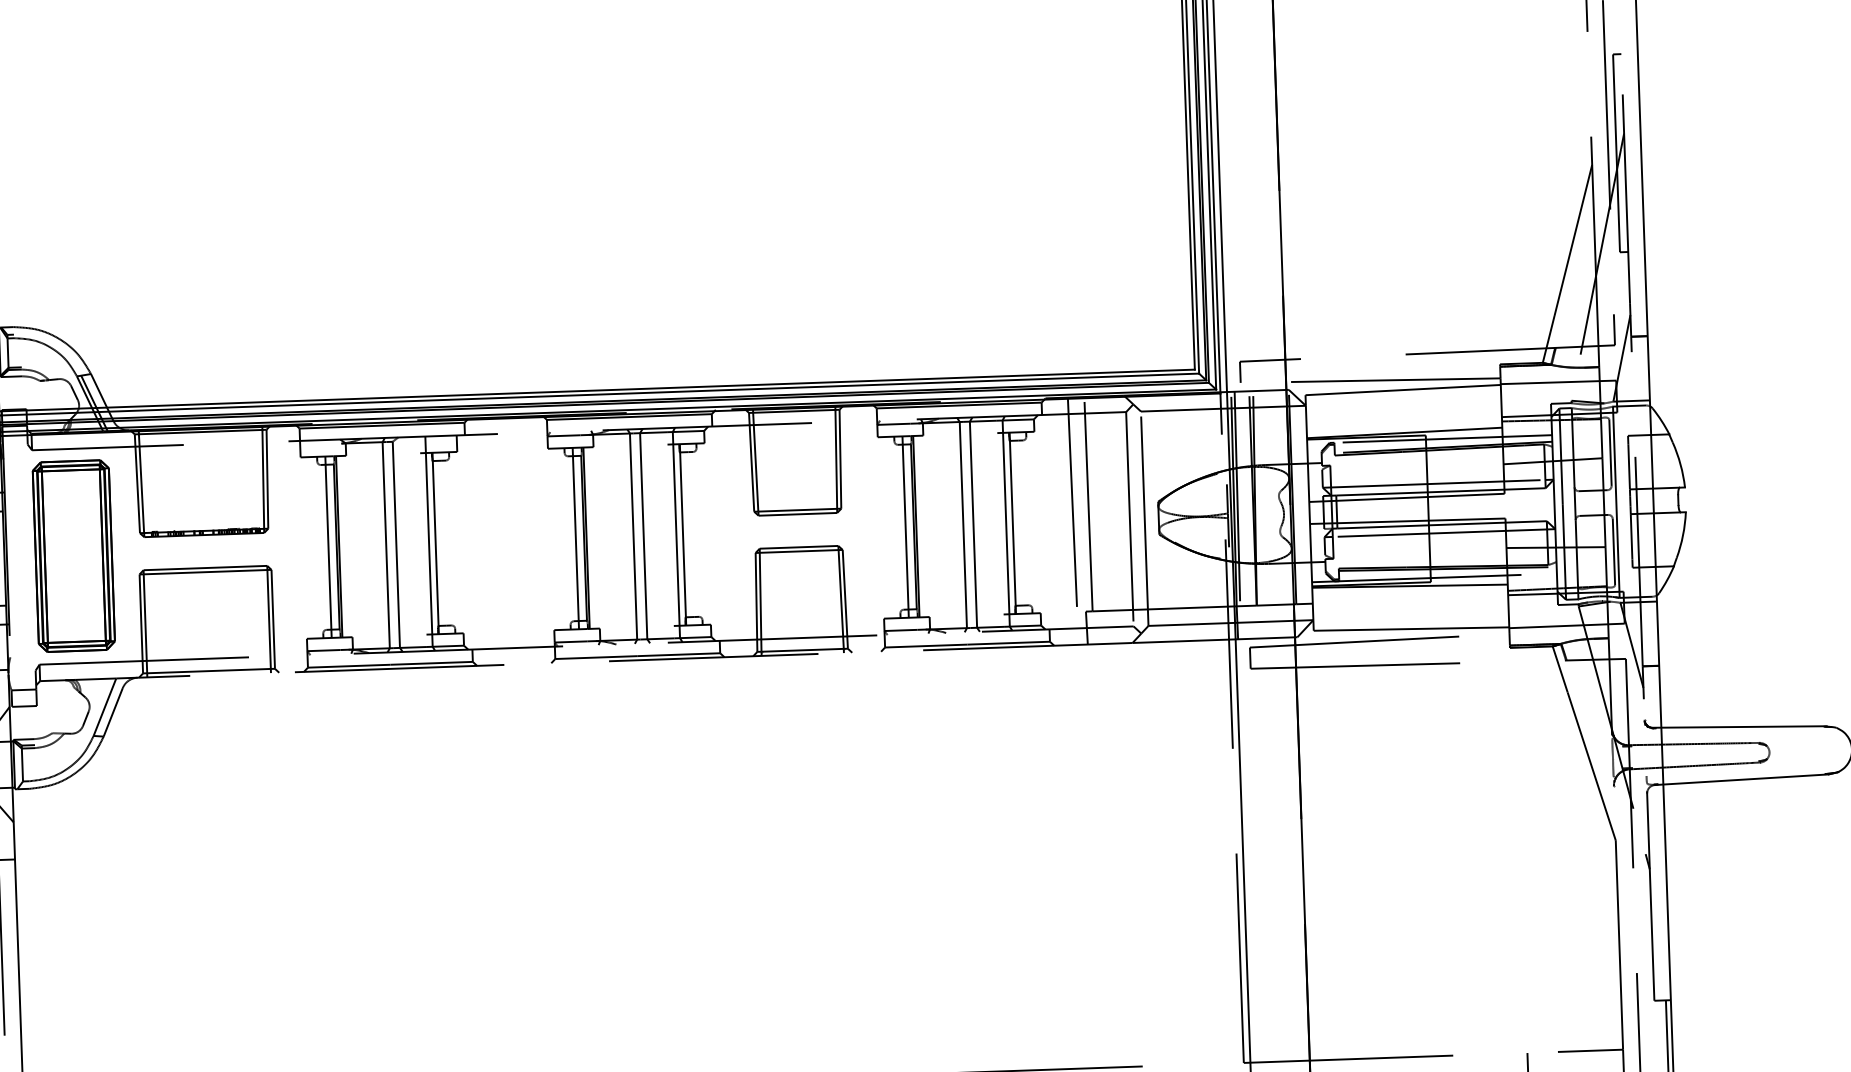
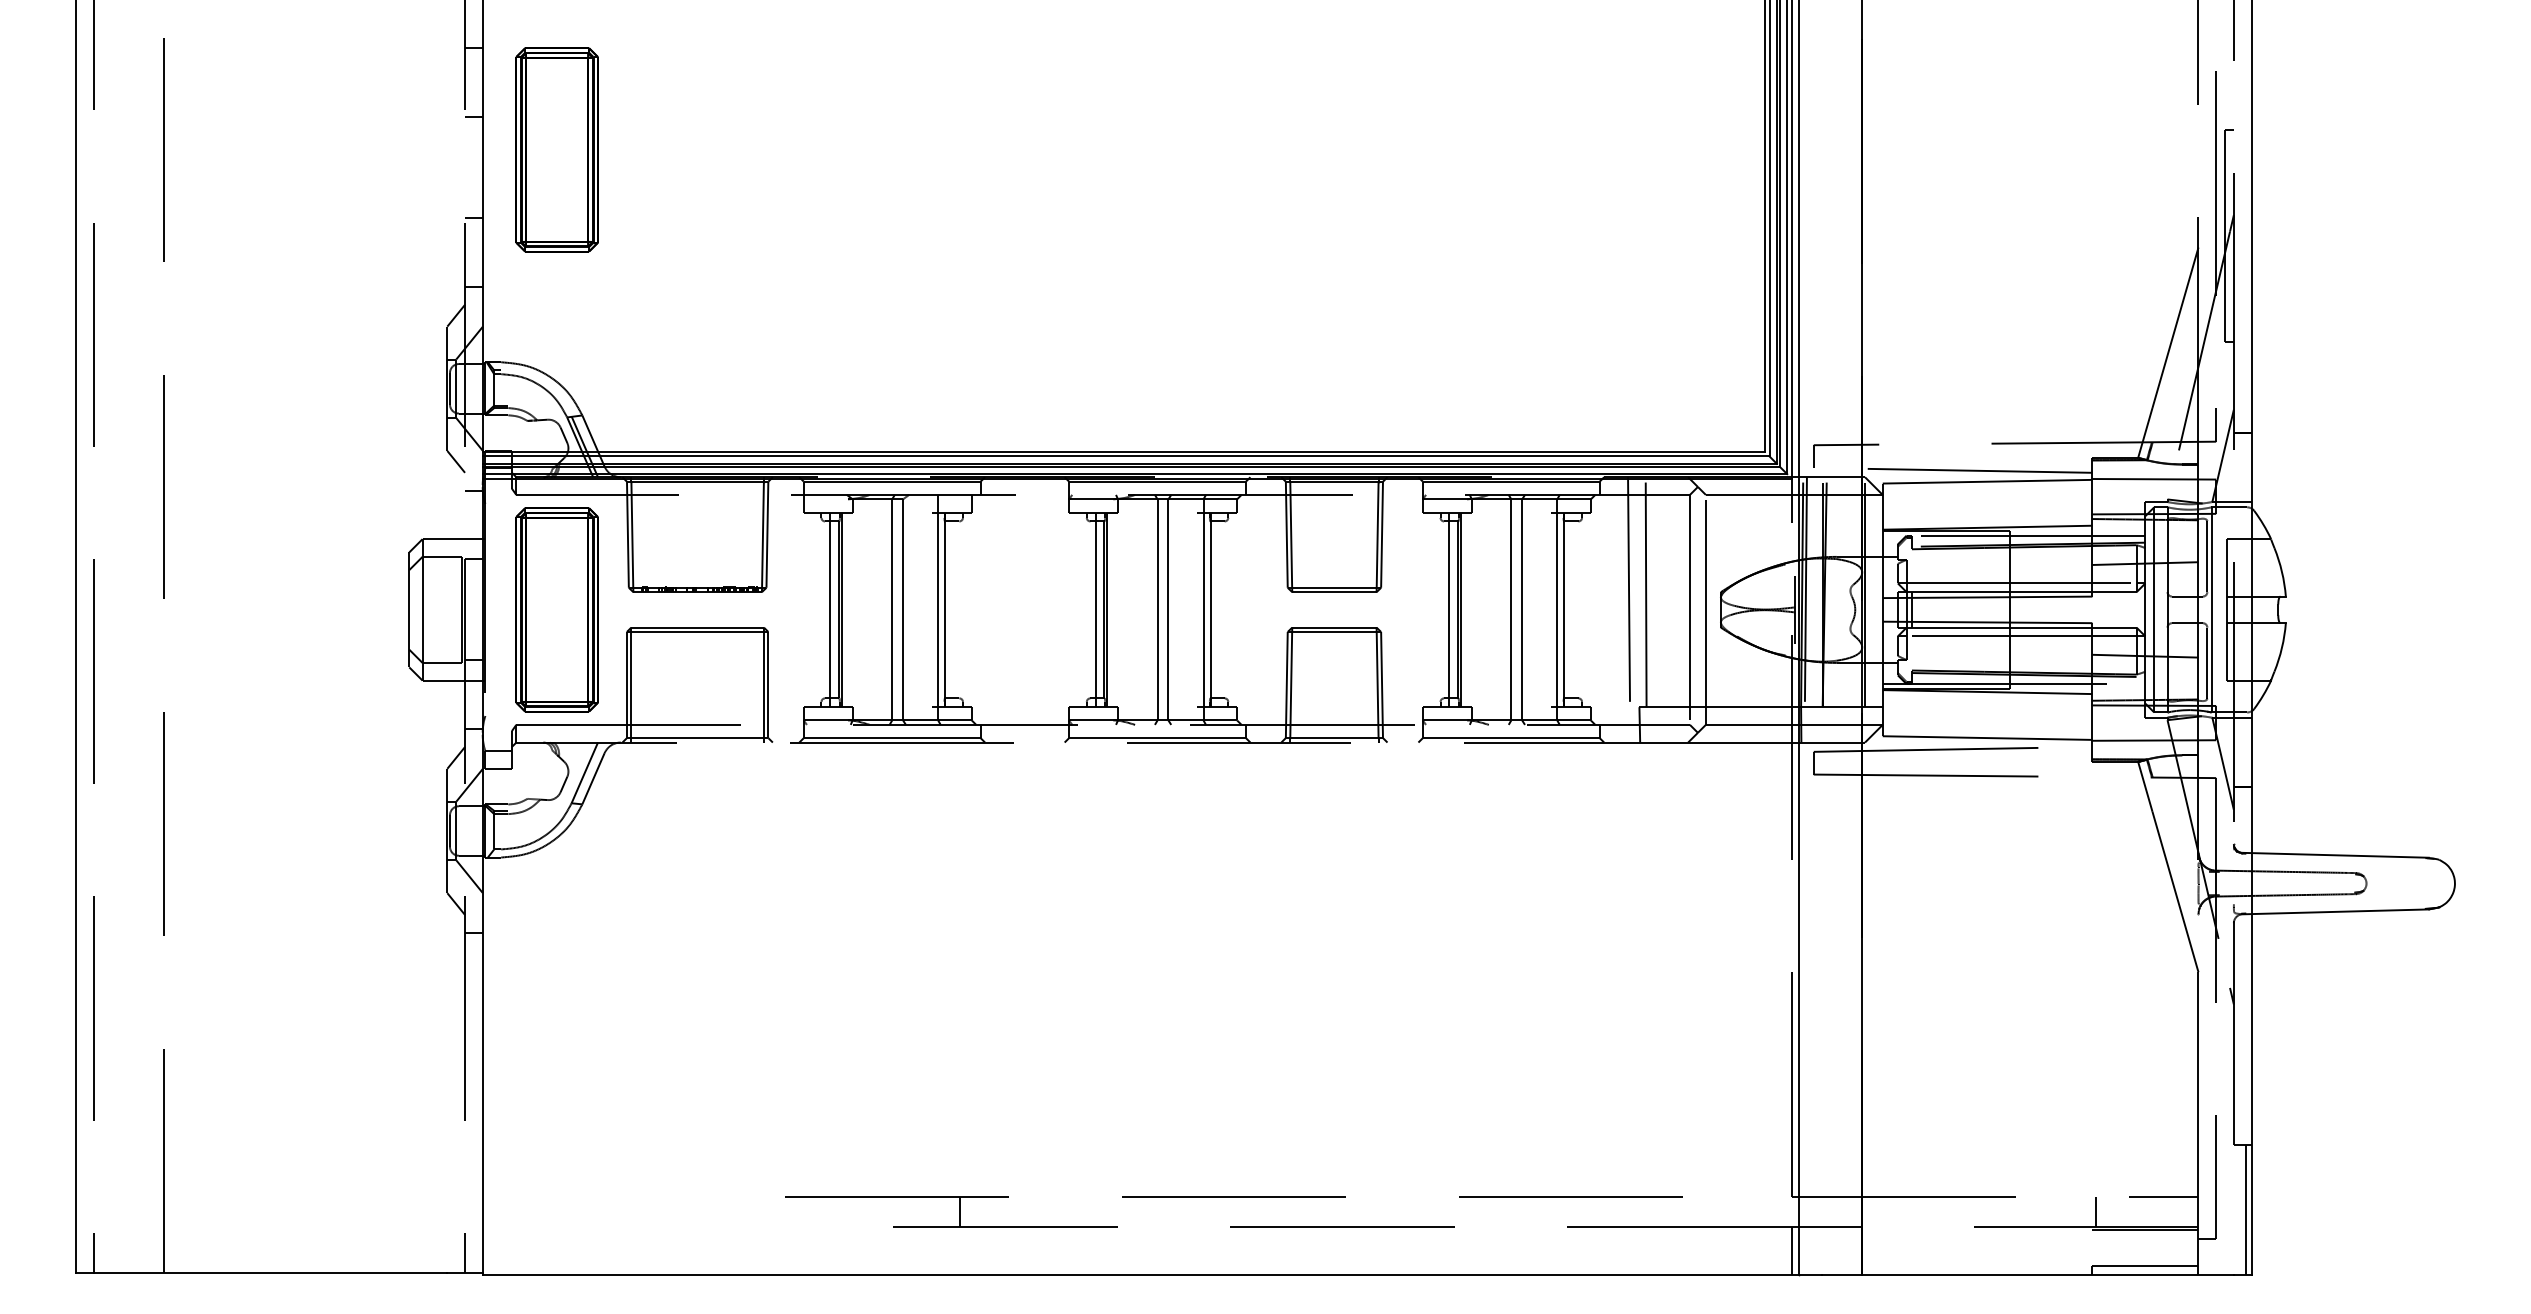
part: (58, 126) -> (556, 149), added

